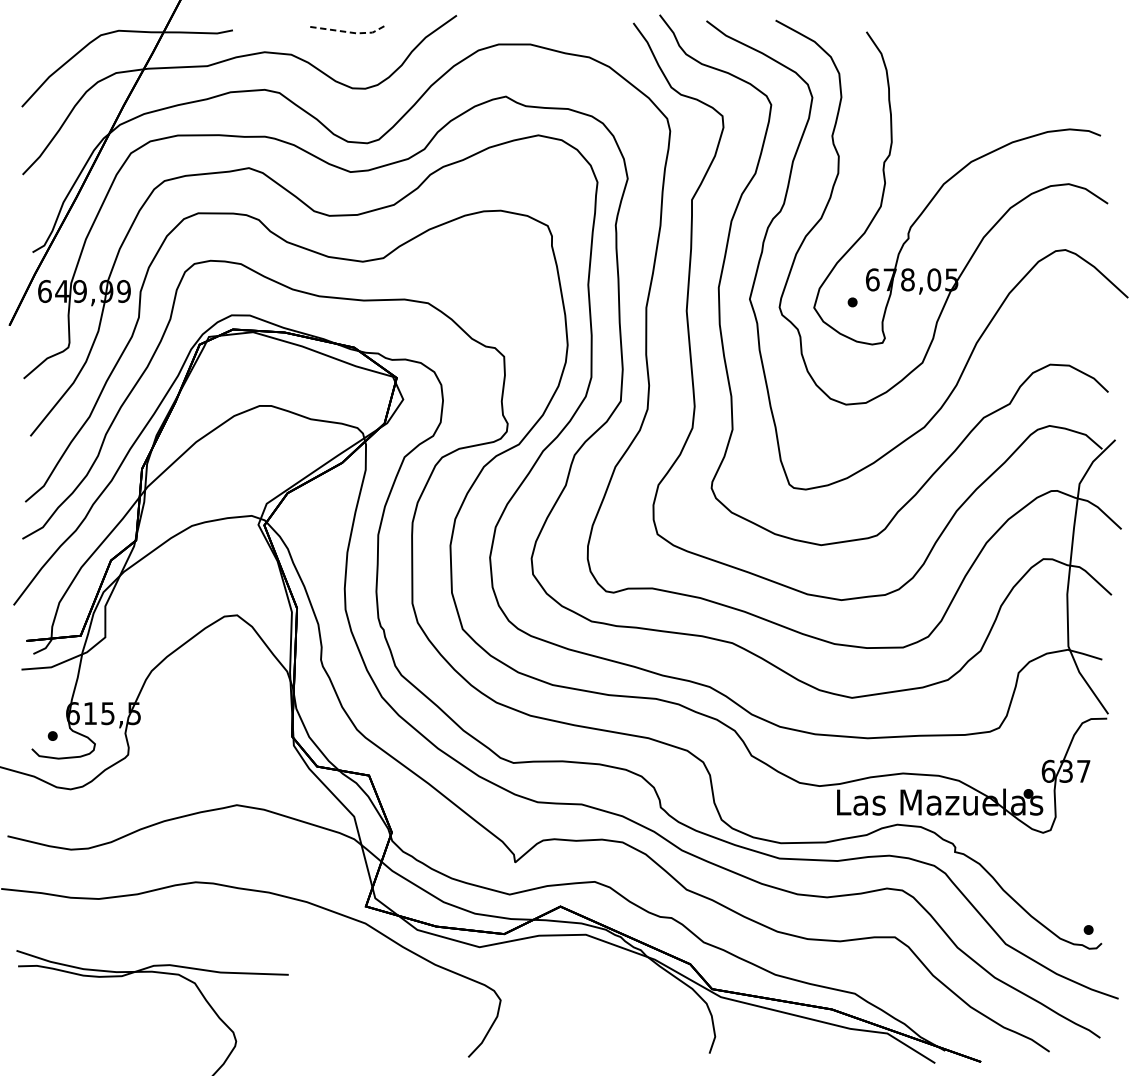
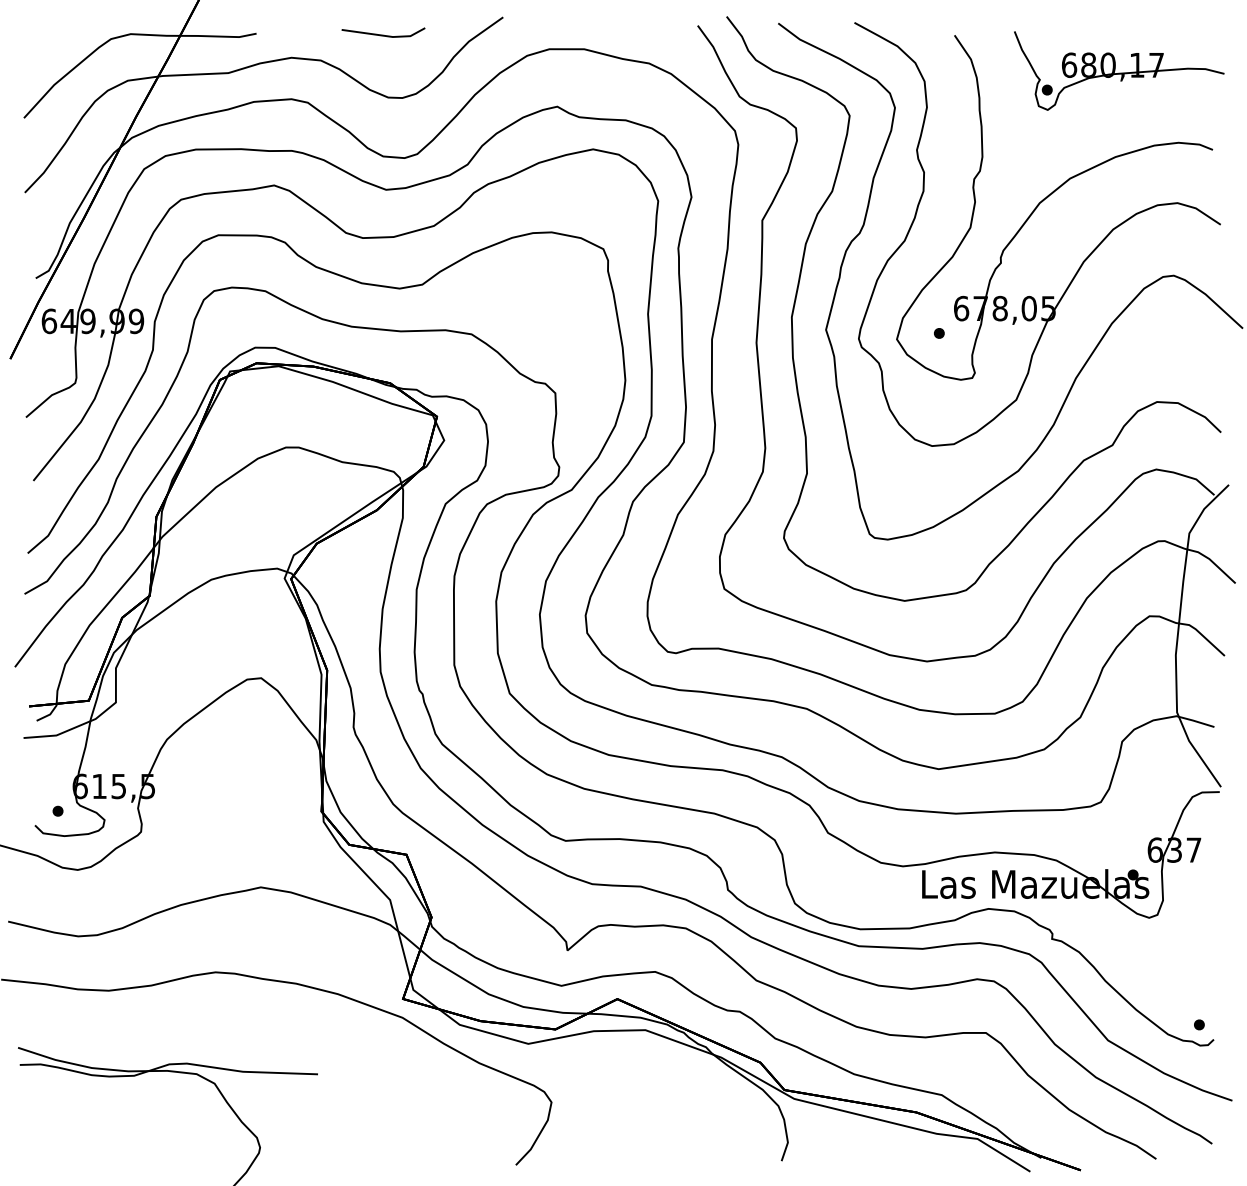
line: (349, 32) -> (385, 36), dashed -> solid
part: (1016, 63) -> (1119, 70), added

